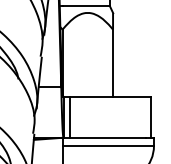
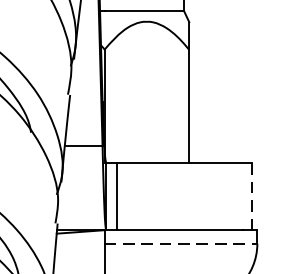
line: (150, 117) -> (251, 196), solid -> dashed
line: (108, 145) -> (181, 243), solid -> dashed

